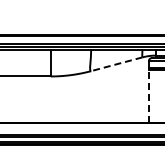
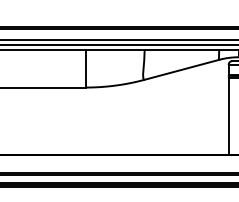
line: (116, 64) -> (181, 70), dashed -> solid
line: (148, 96) -> (227, 116), dashed -> solid

